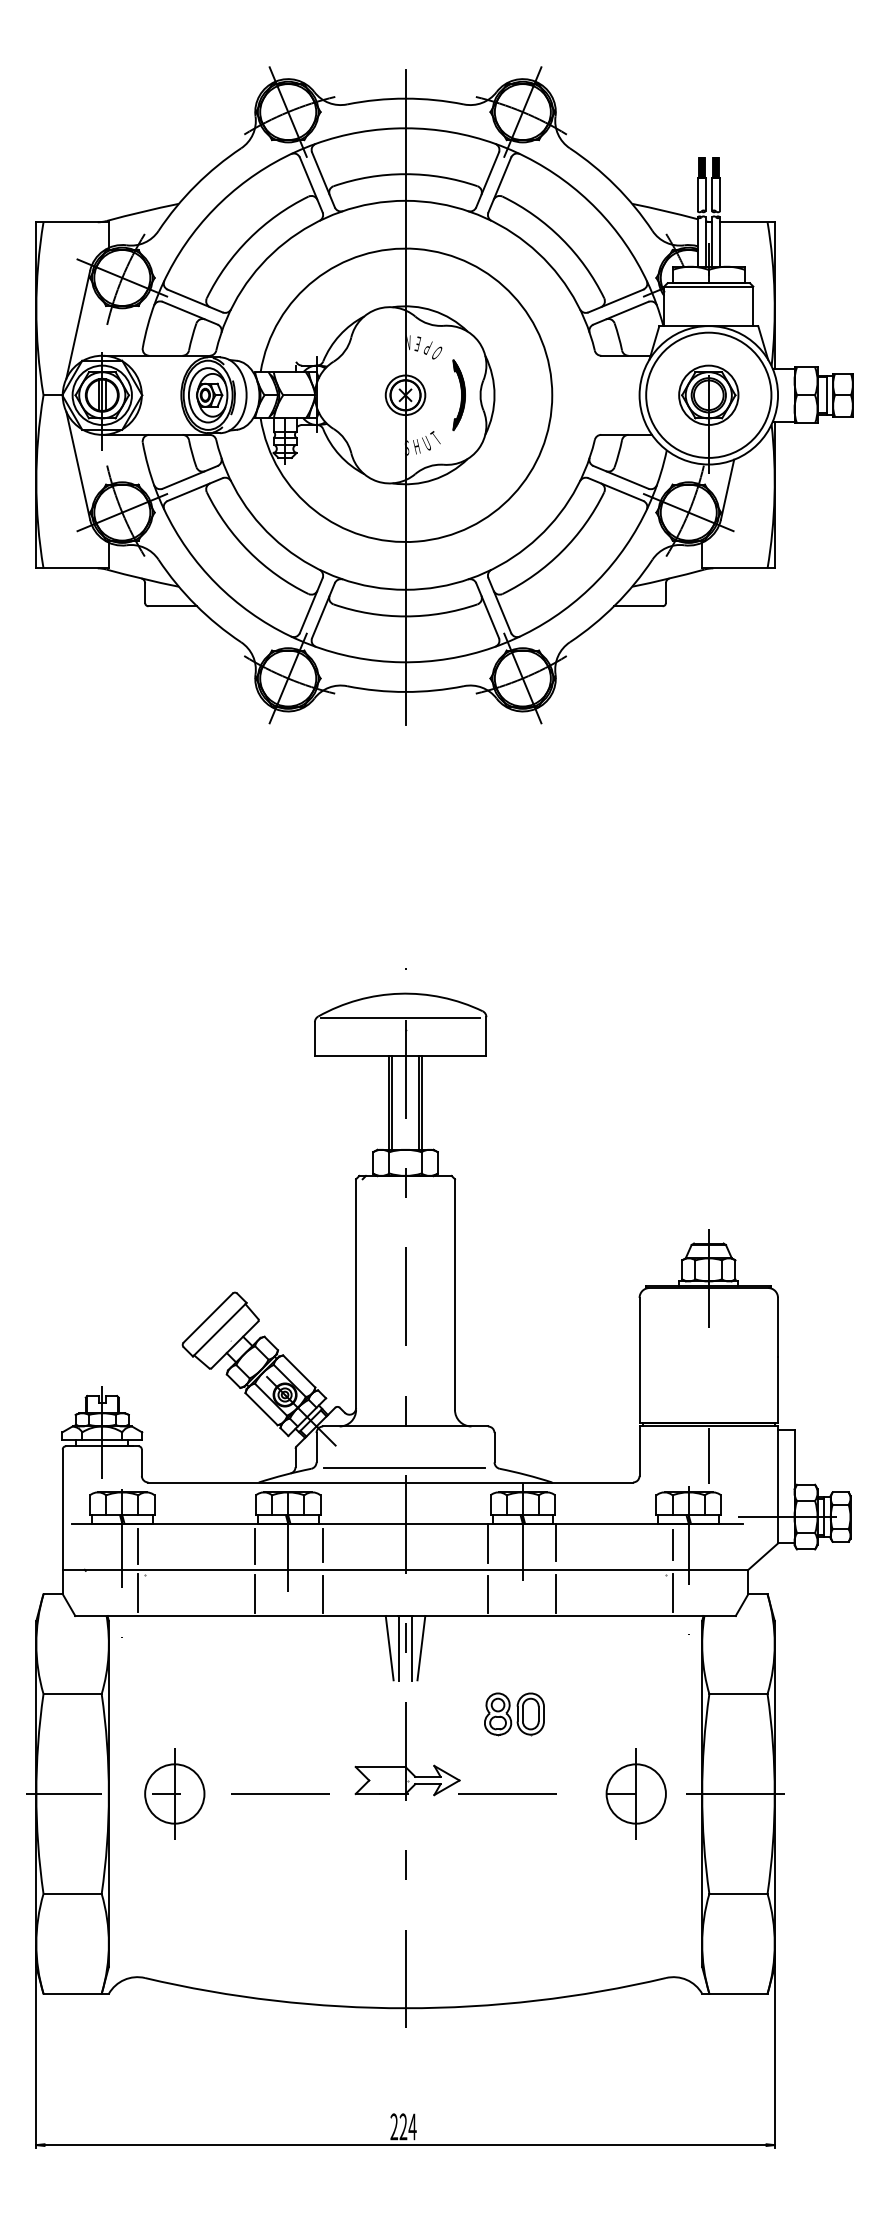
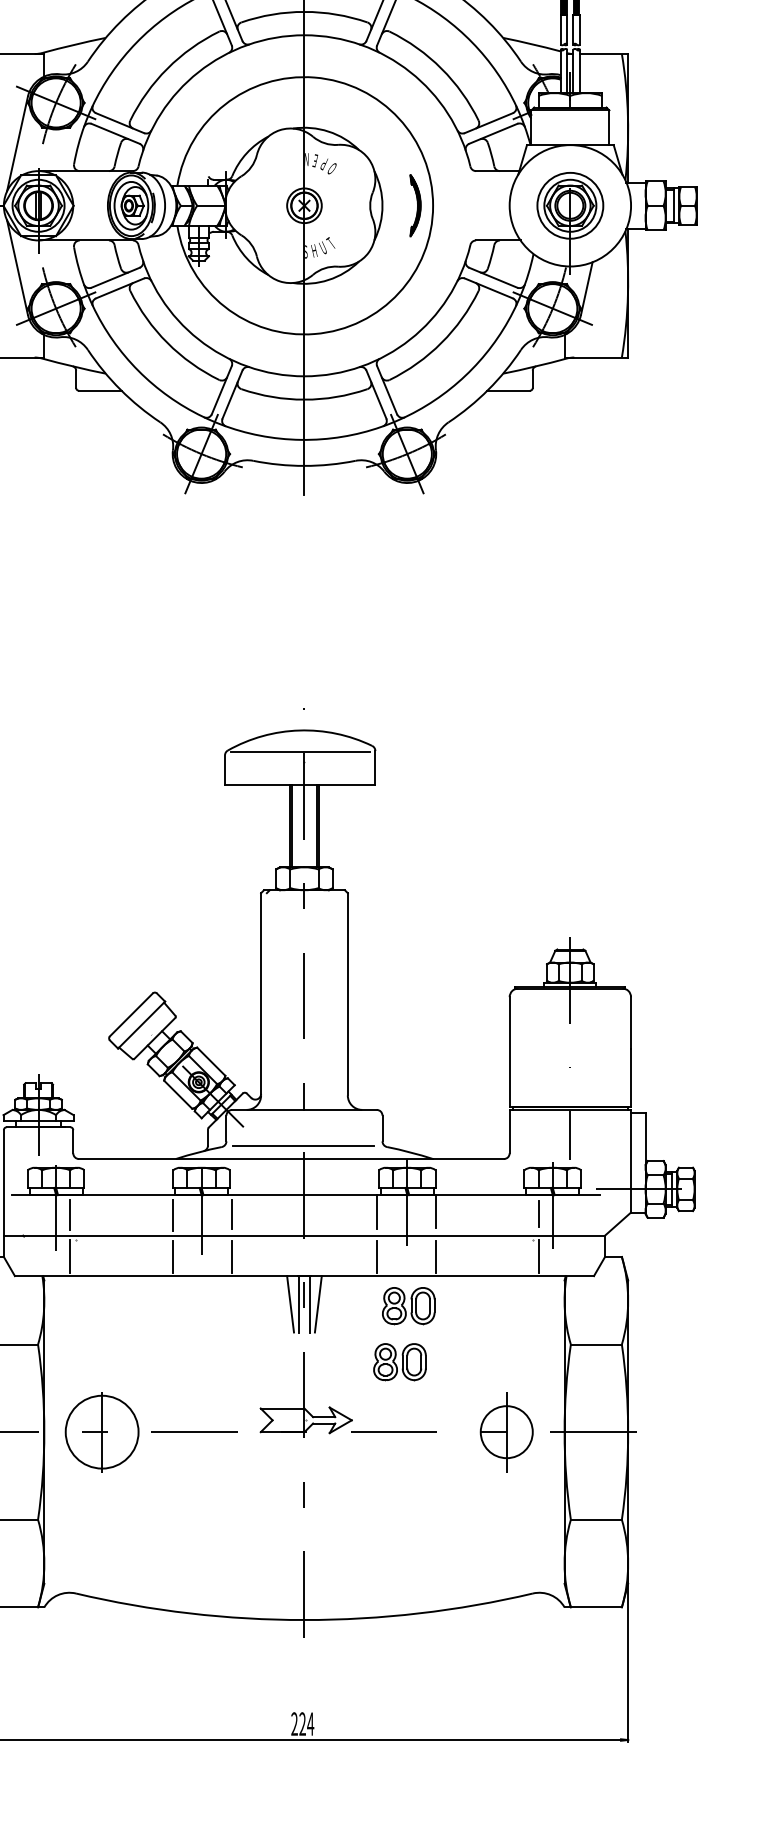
circle: (708, 394) -> (570, 205), size x0.6
part: (458, 395) -> (414, 205), moved
part: (524, 1650) -> (408, 1306), added
circle: (174, 1793) -> (101, 1431), size x1.4

